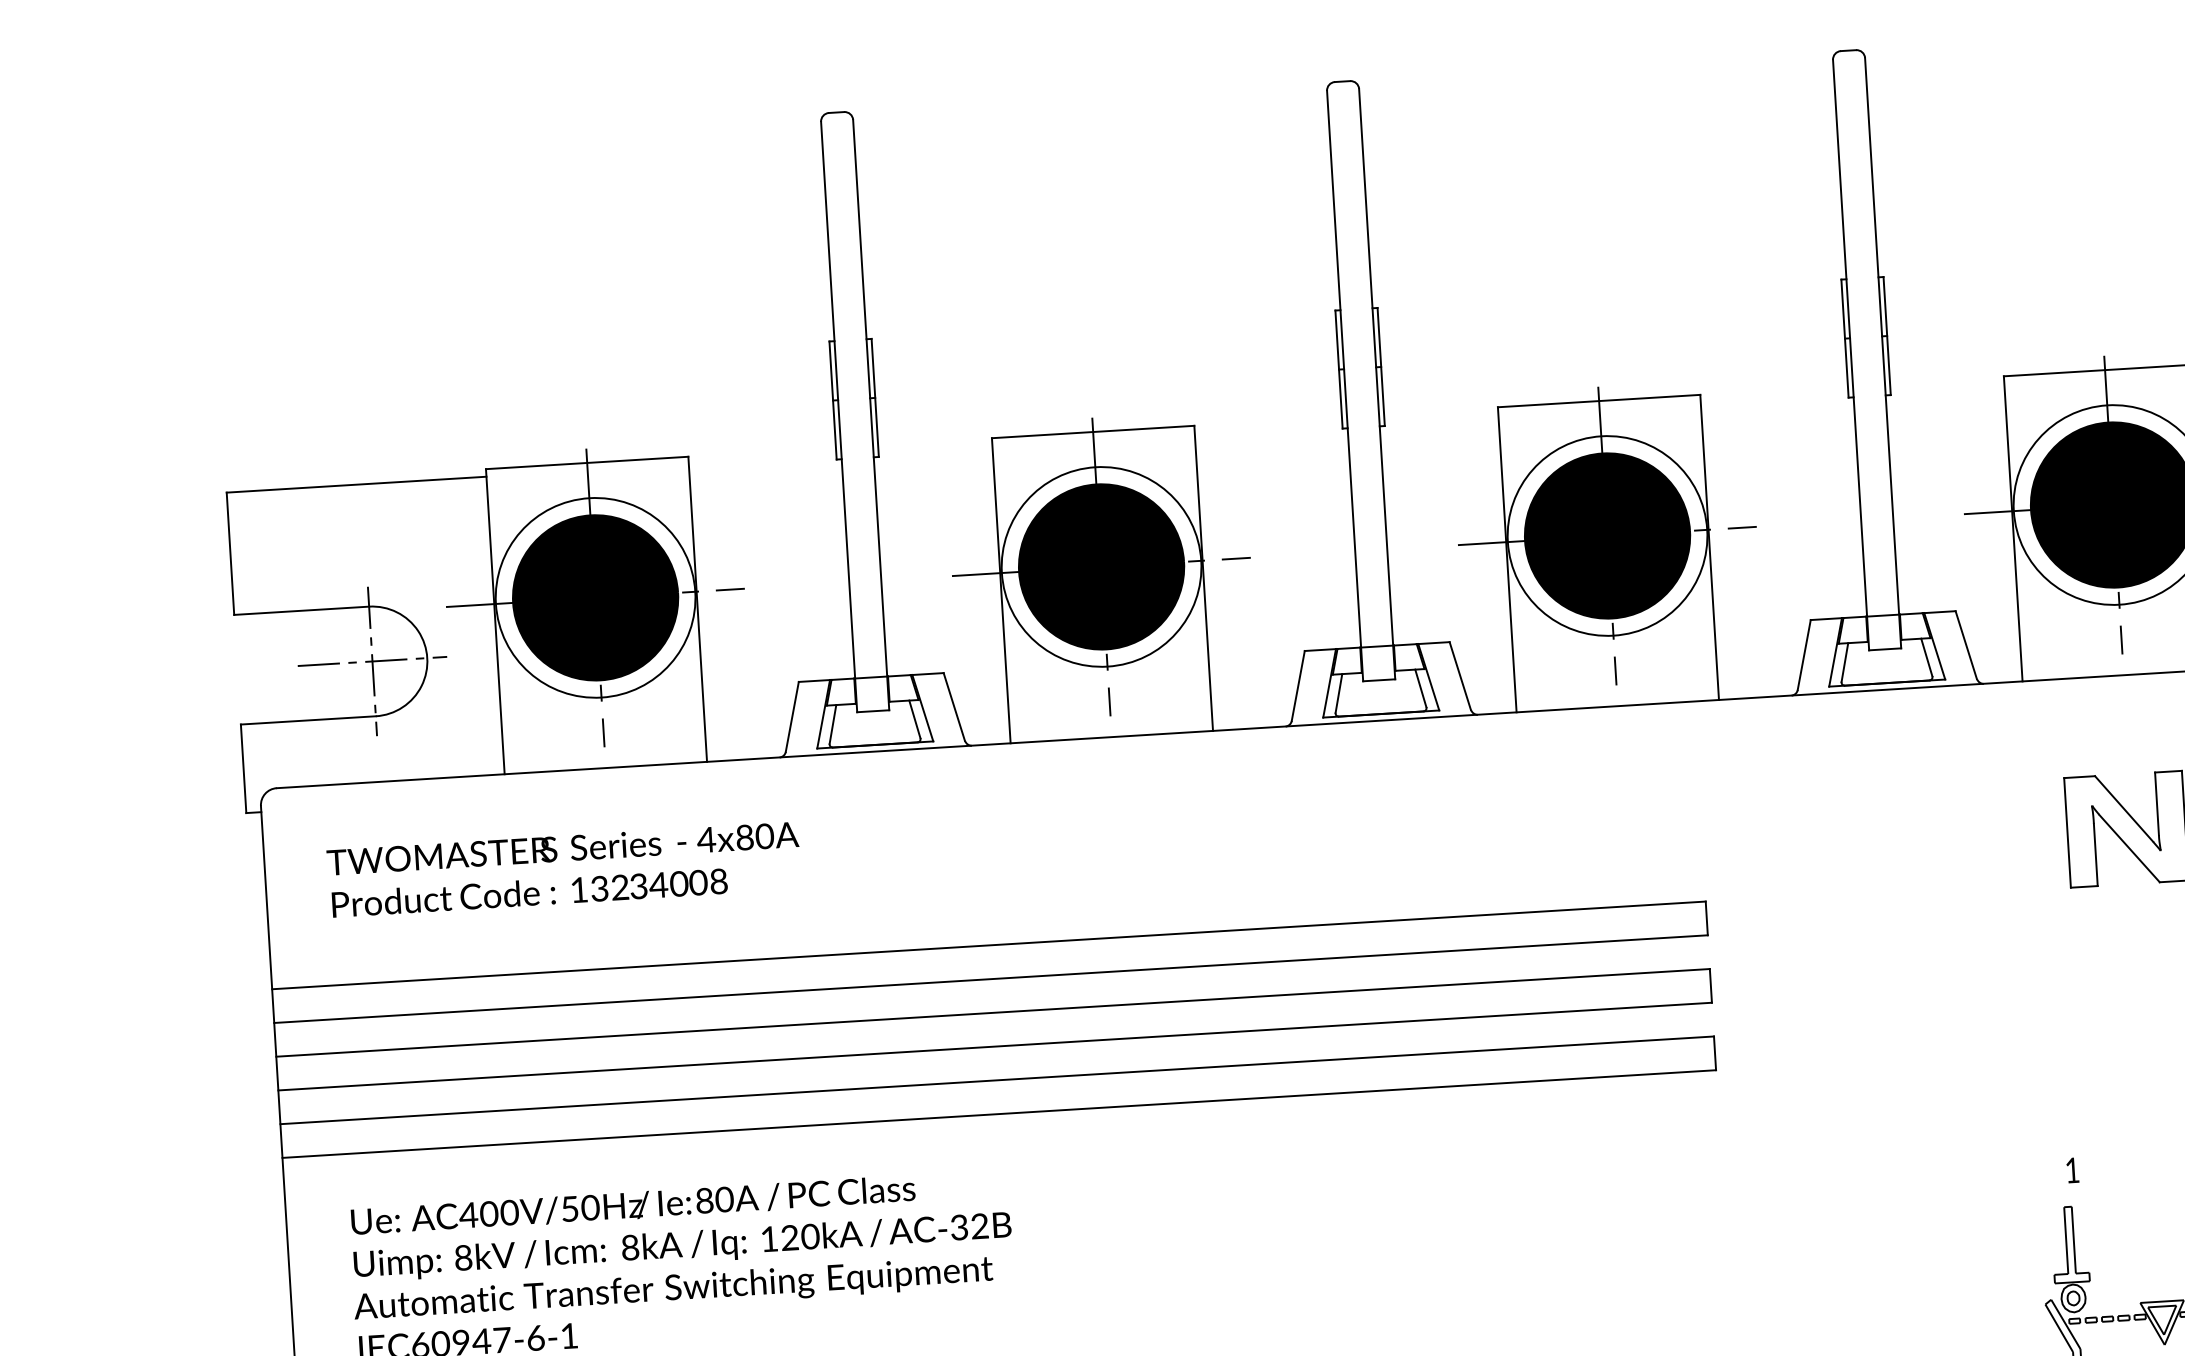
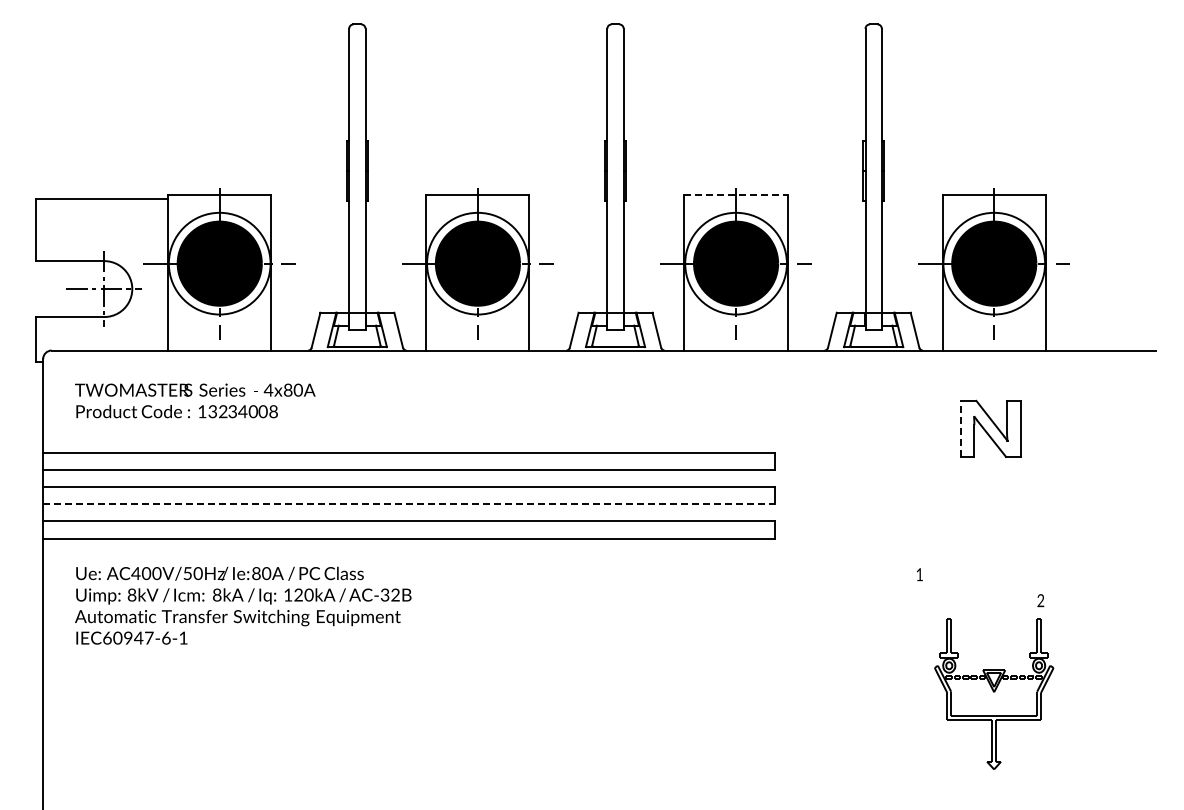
line: (1600, 400) -> (736, 194), solid -> dashed
line: (2067, 832) -> (960, 428), solid -> dashed
line: (994, 1047) -> (408, 504), solid -> dashed
text: (2072, 1170) -> (919, 574), moved

